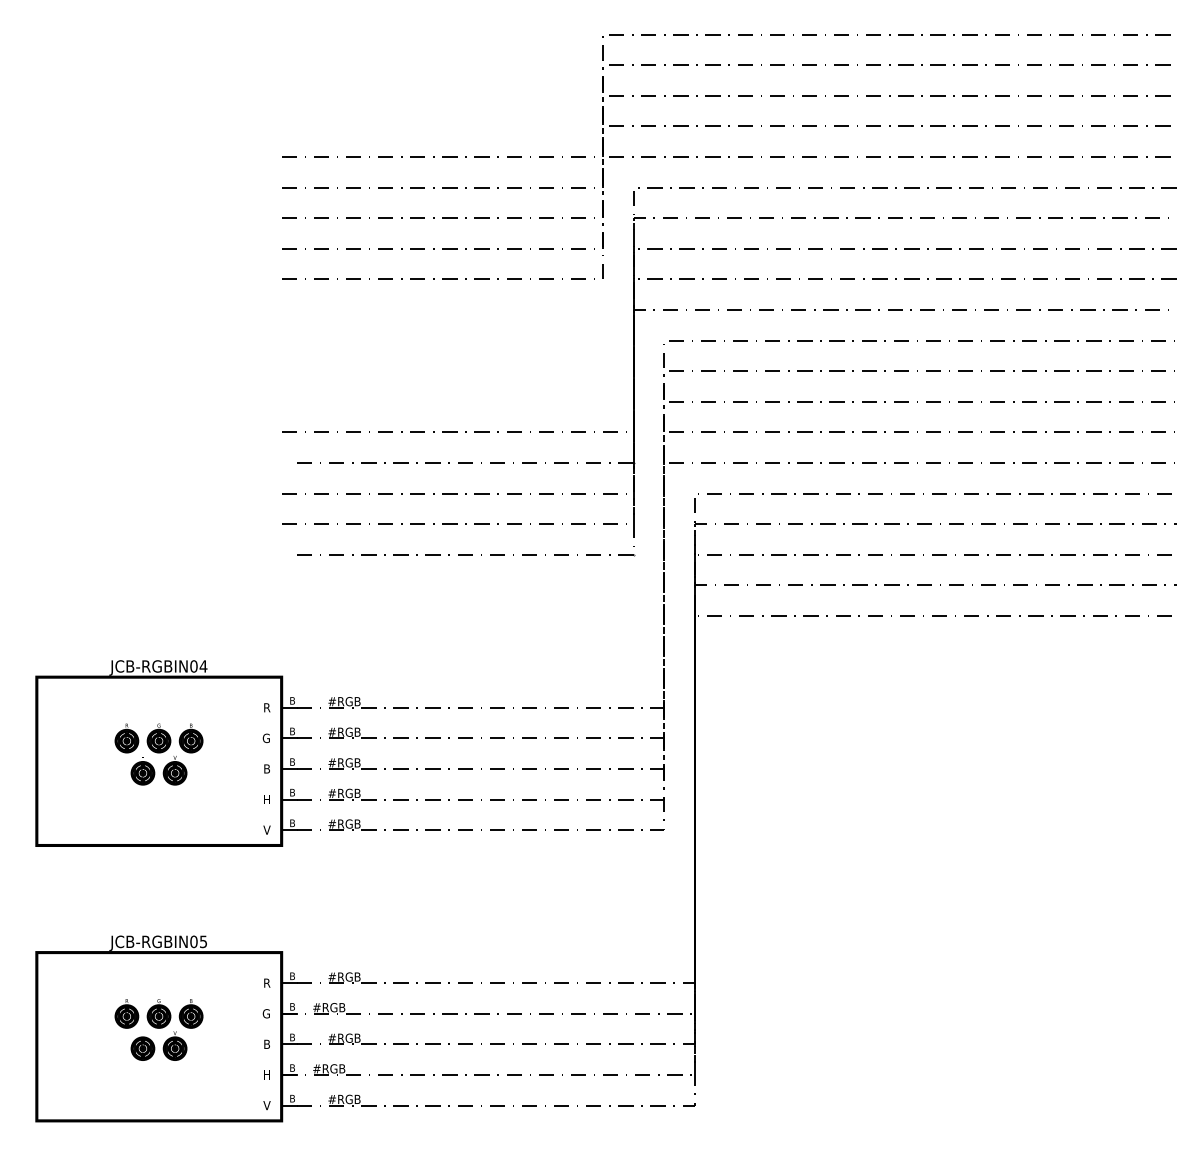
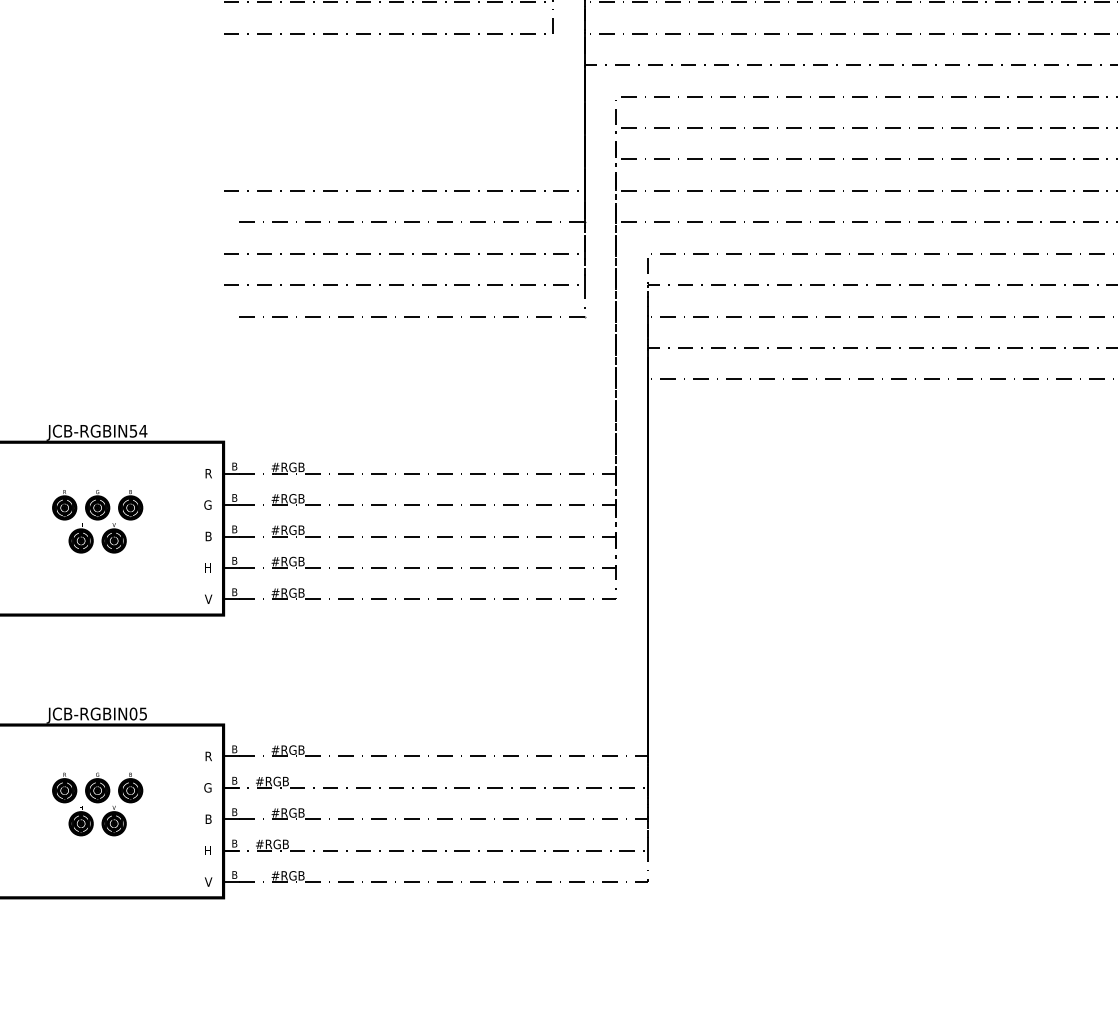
text: (193, 666) -> (133, 431), JCB-RGBIN04 -> JCB-RGBIN54

